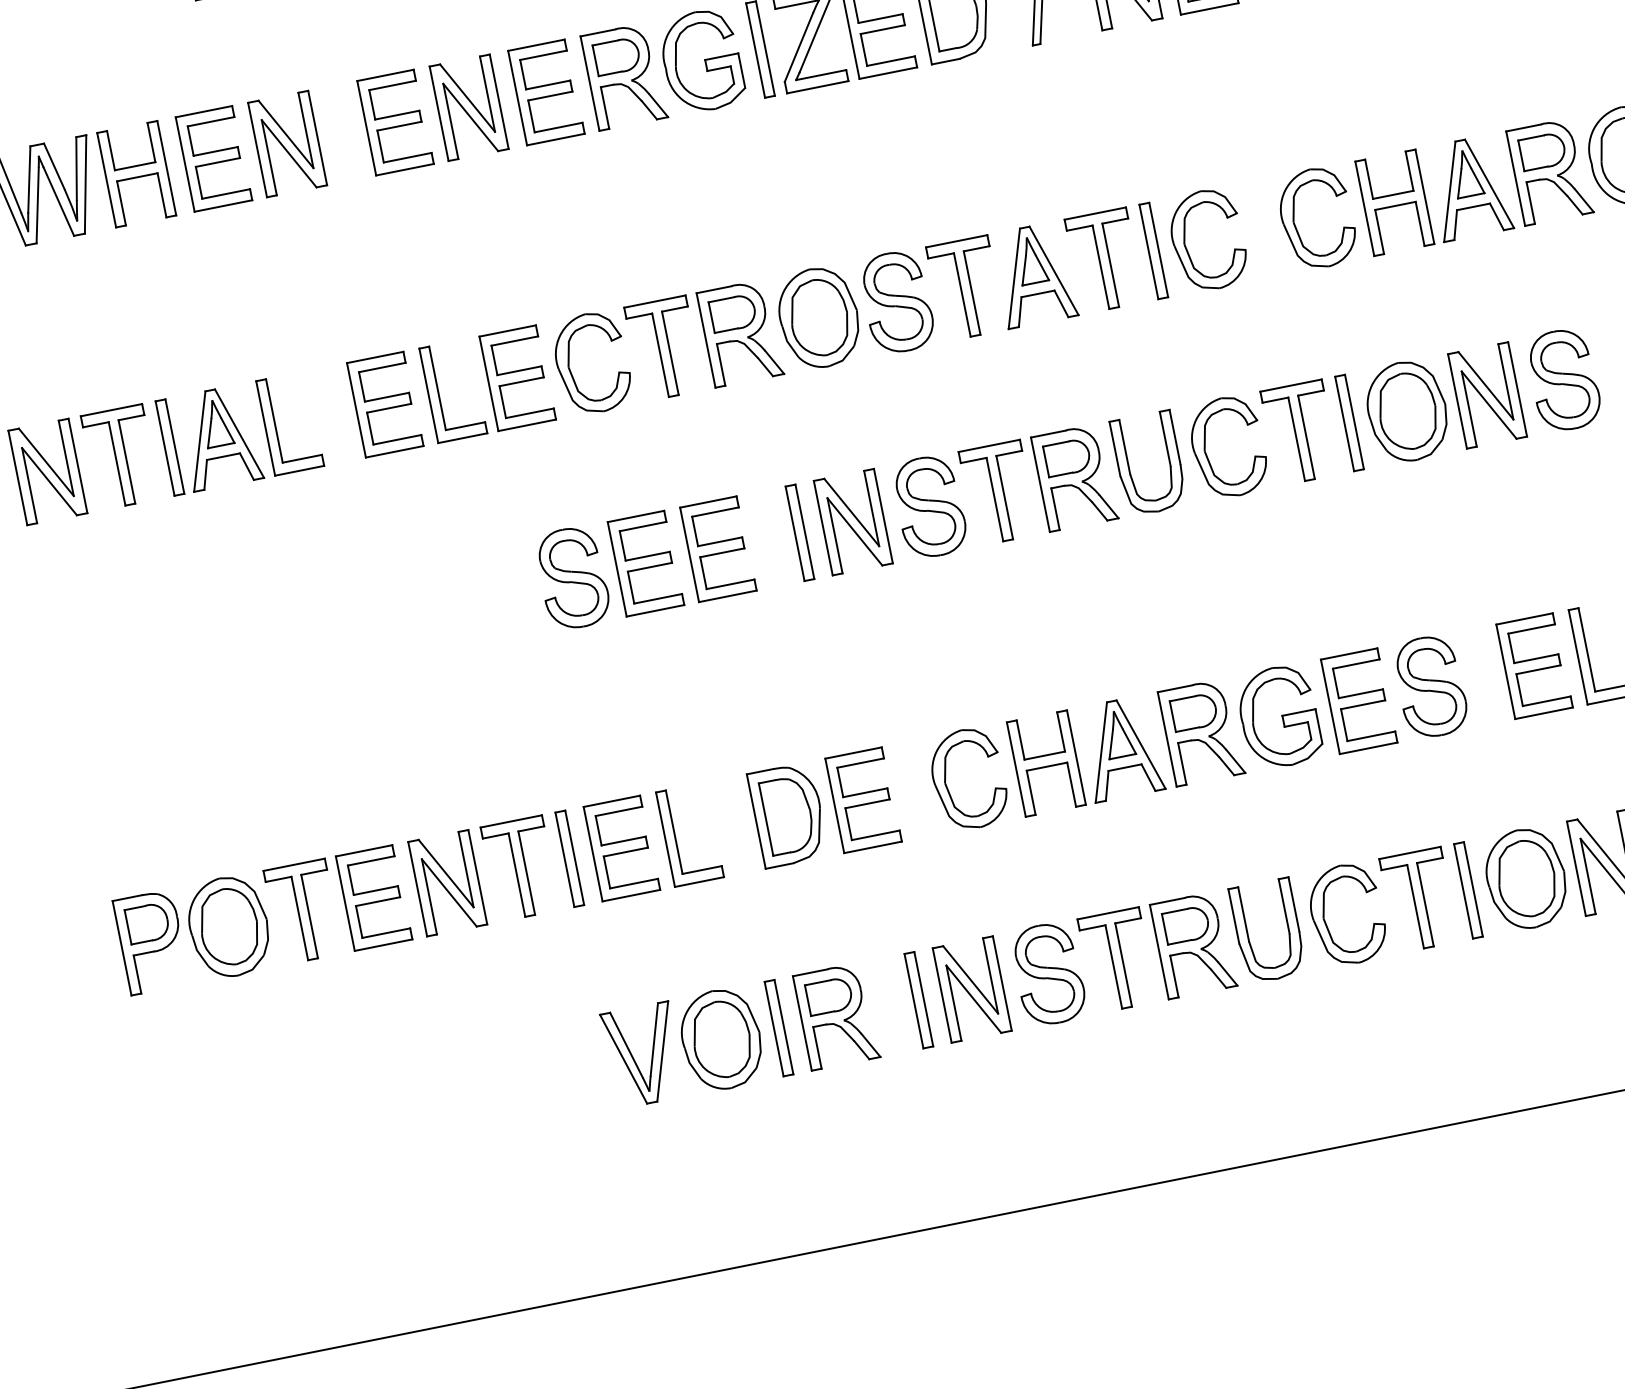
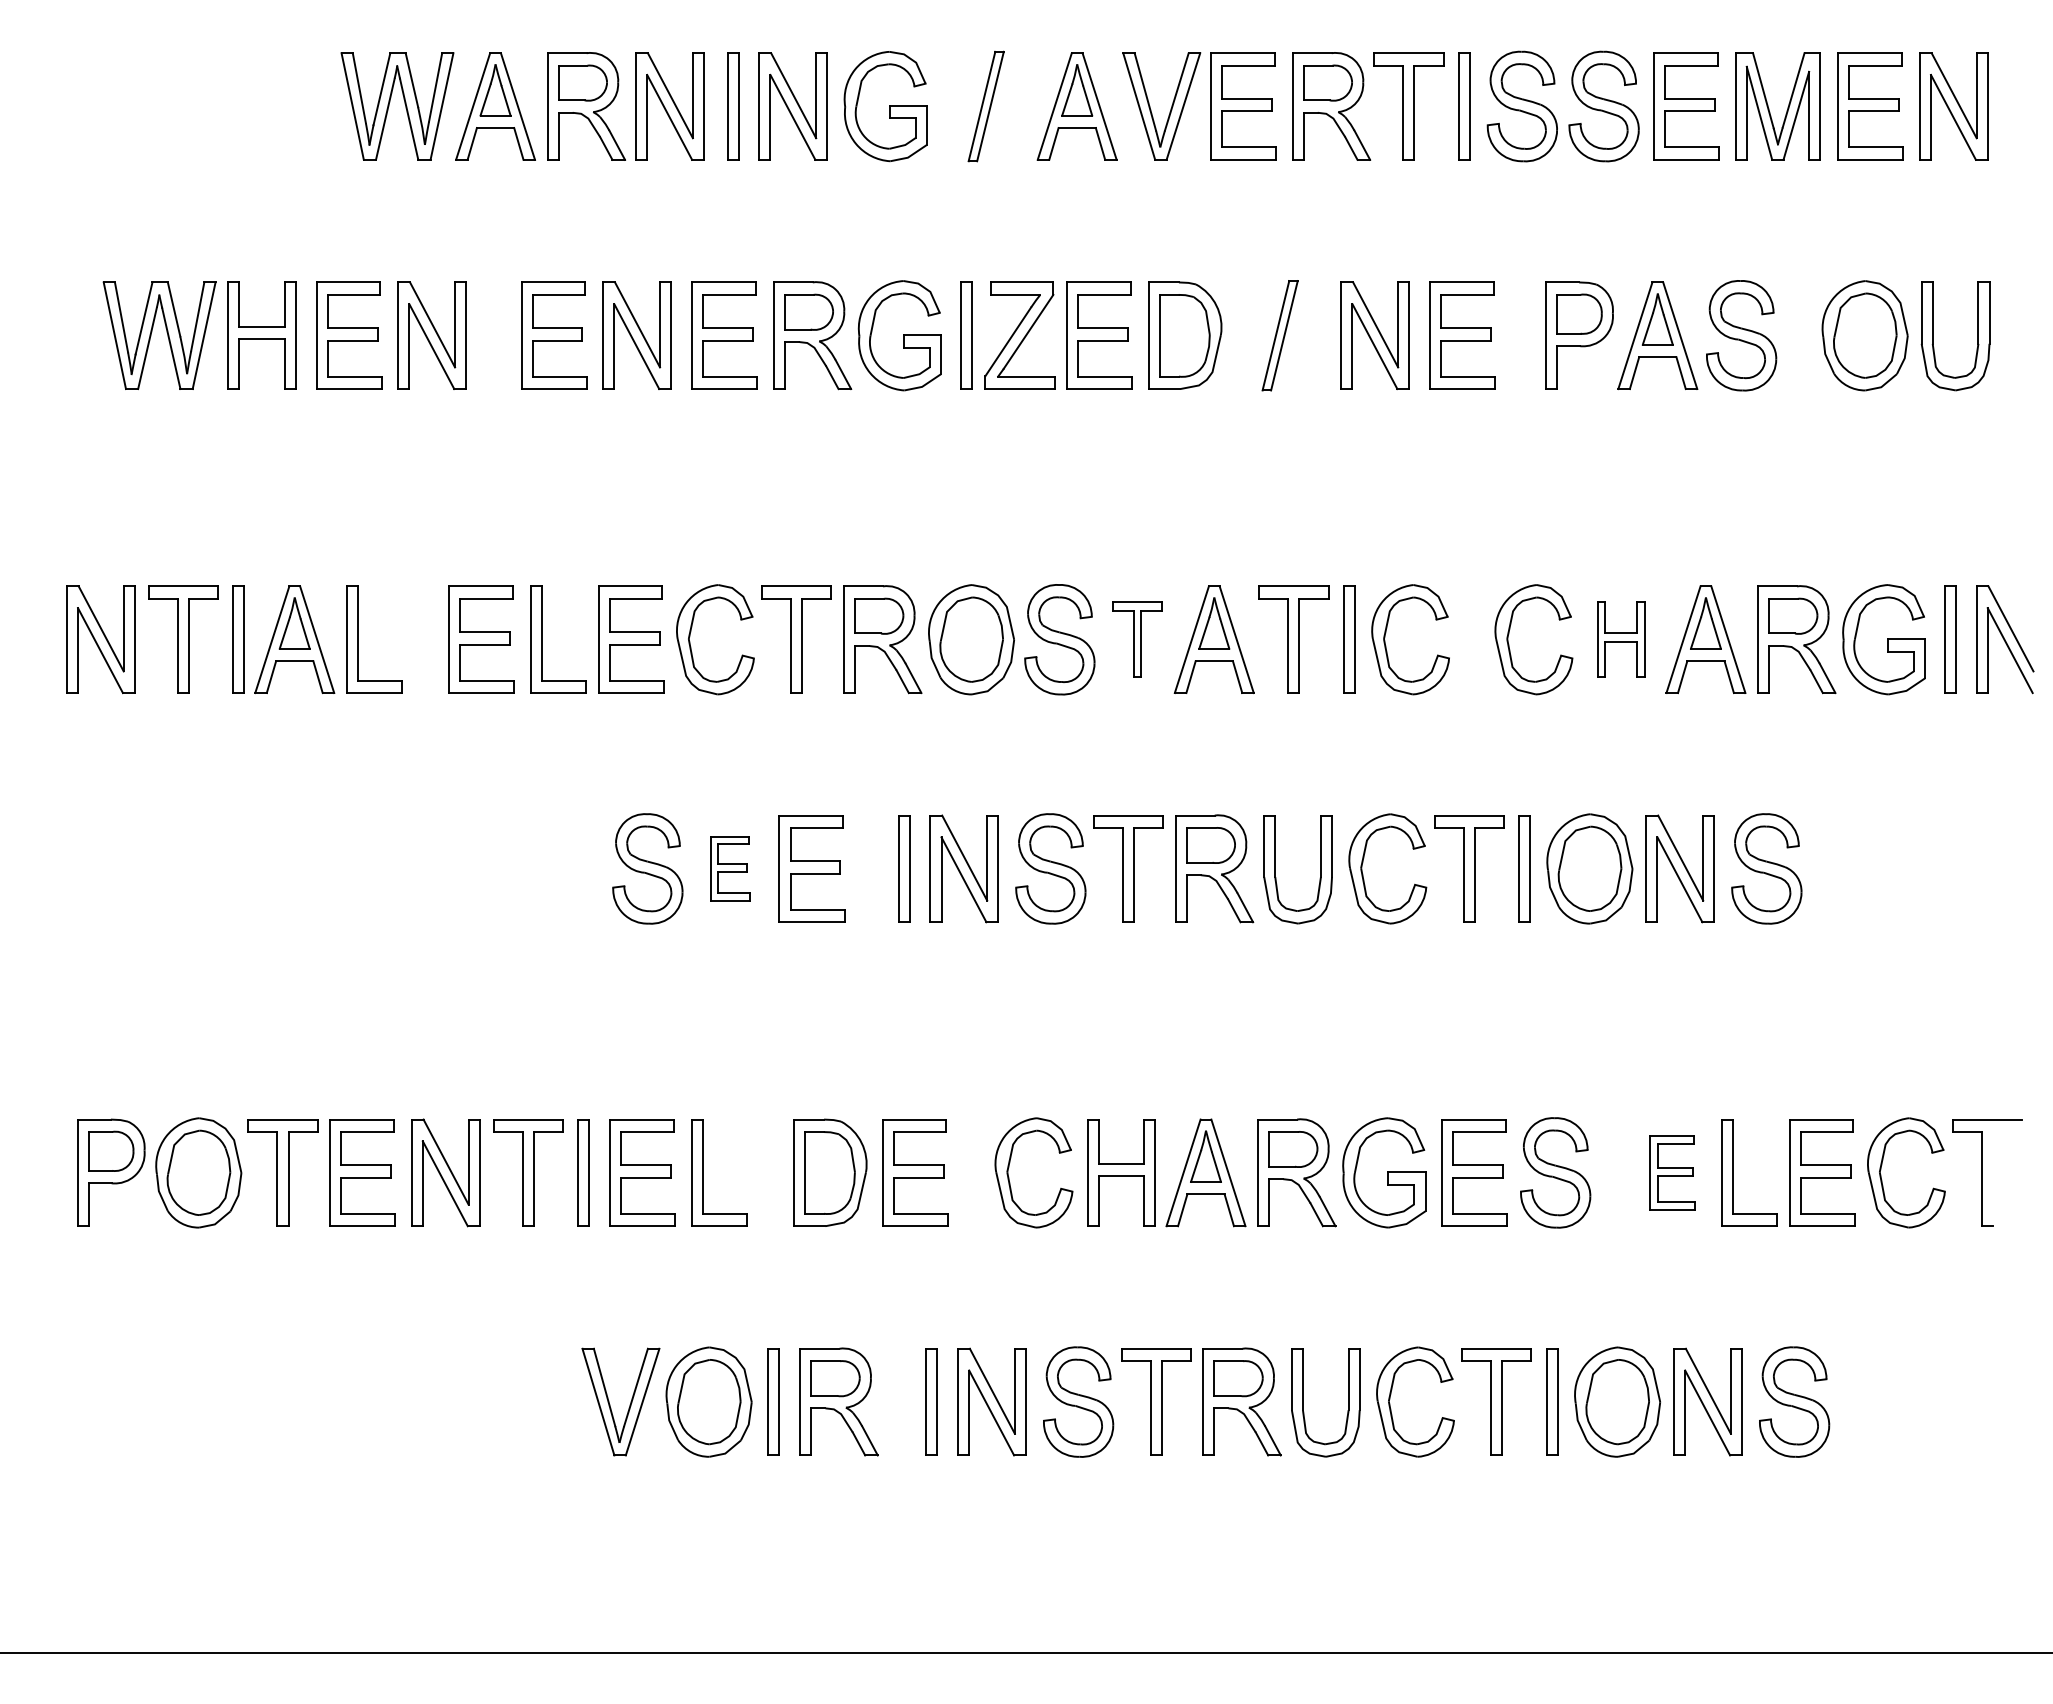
part: (1394, 202) -> (1621, 639), size x0.7
part: (966, 288) -> (1137, 639), size x0.7
part: (646, 563) -> (730, 868), size x0.6
part: (1534, 665) -> (1672, 1172), size x0.7

